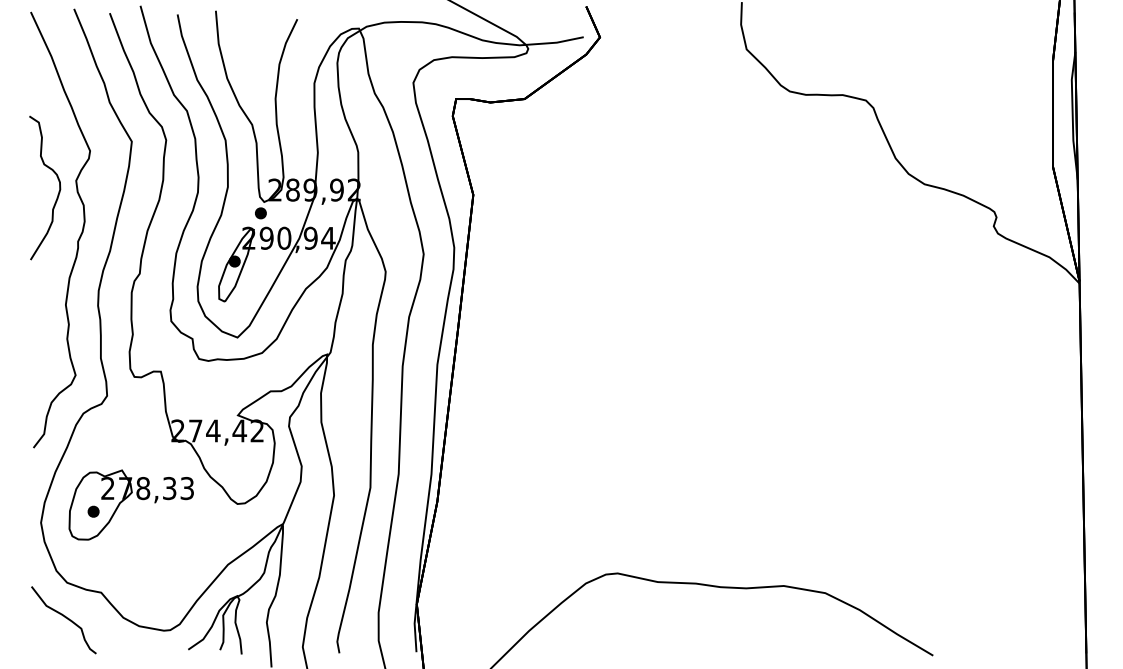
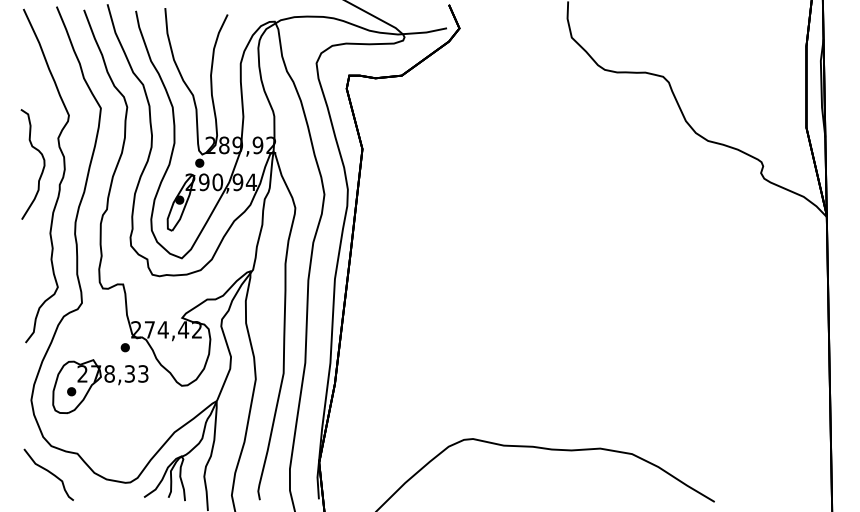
part: (58, 191) -> (43, 167), moved
part: (163, 454) -> (125, 347), added

